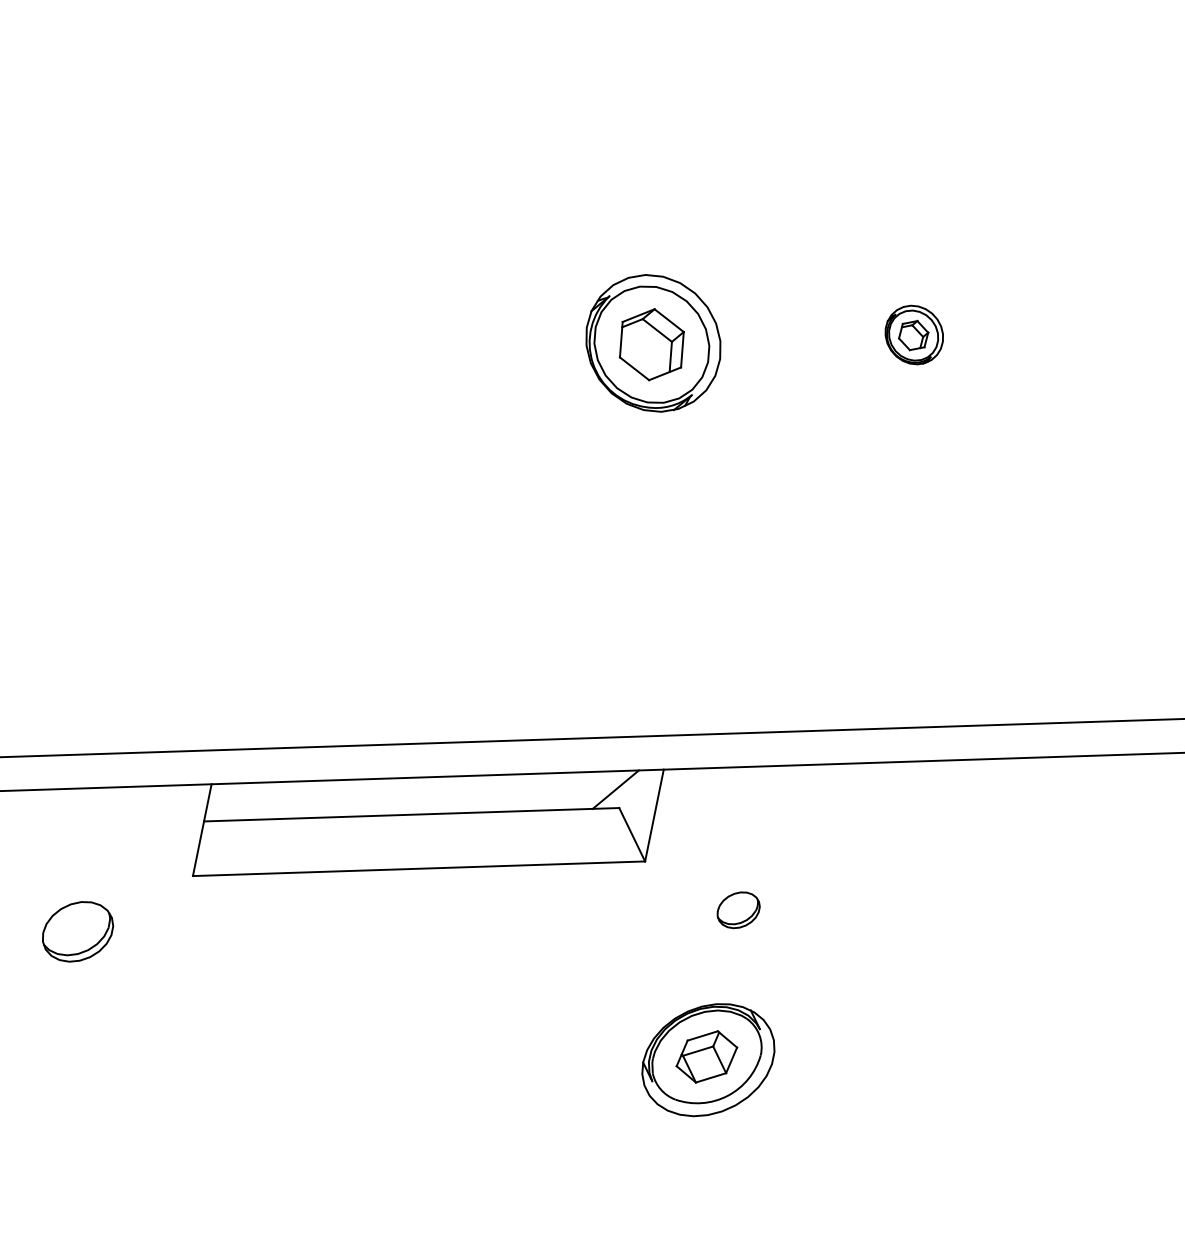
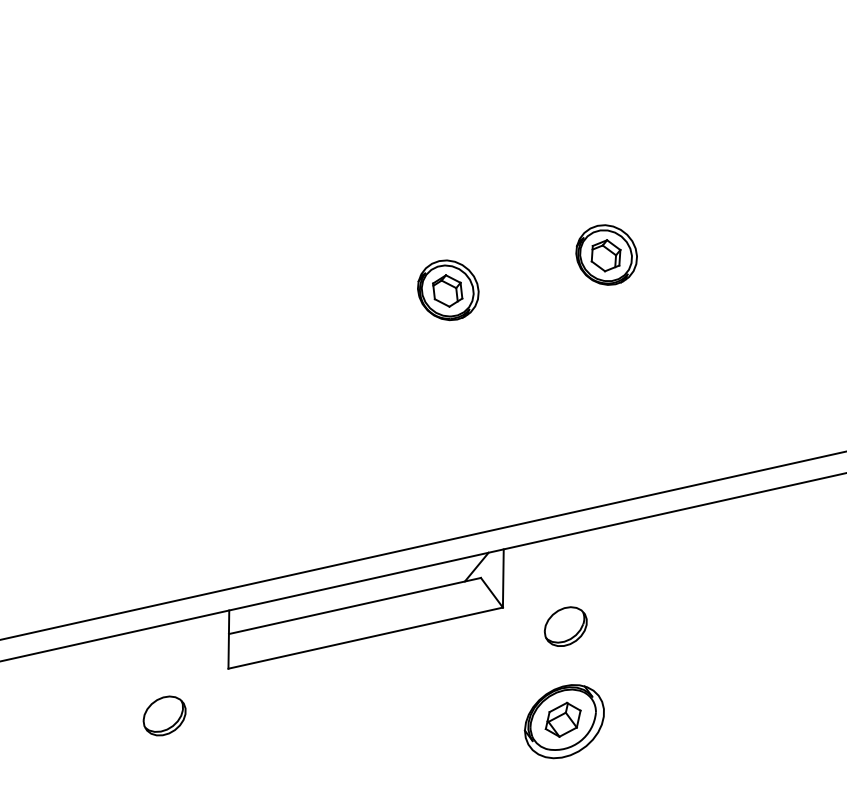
part: (914, 334) -> (606, 254), size x1.67
part: (653, 343) -> (448, 290), size x0.71
part: (738, 910) -> (565, 626), size x1.67

